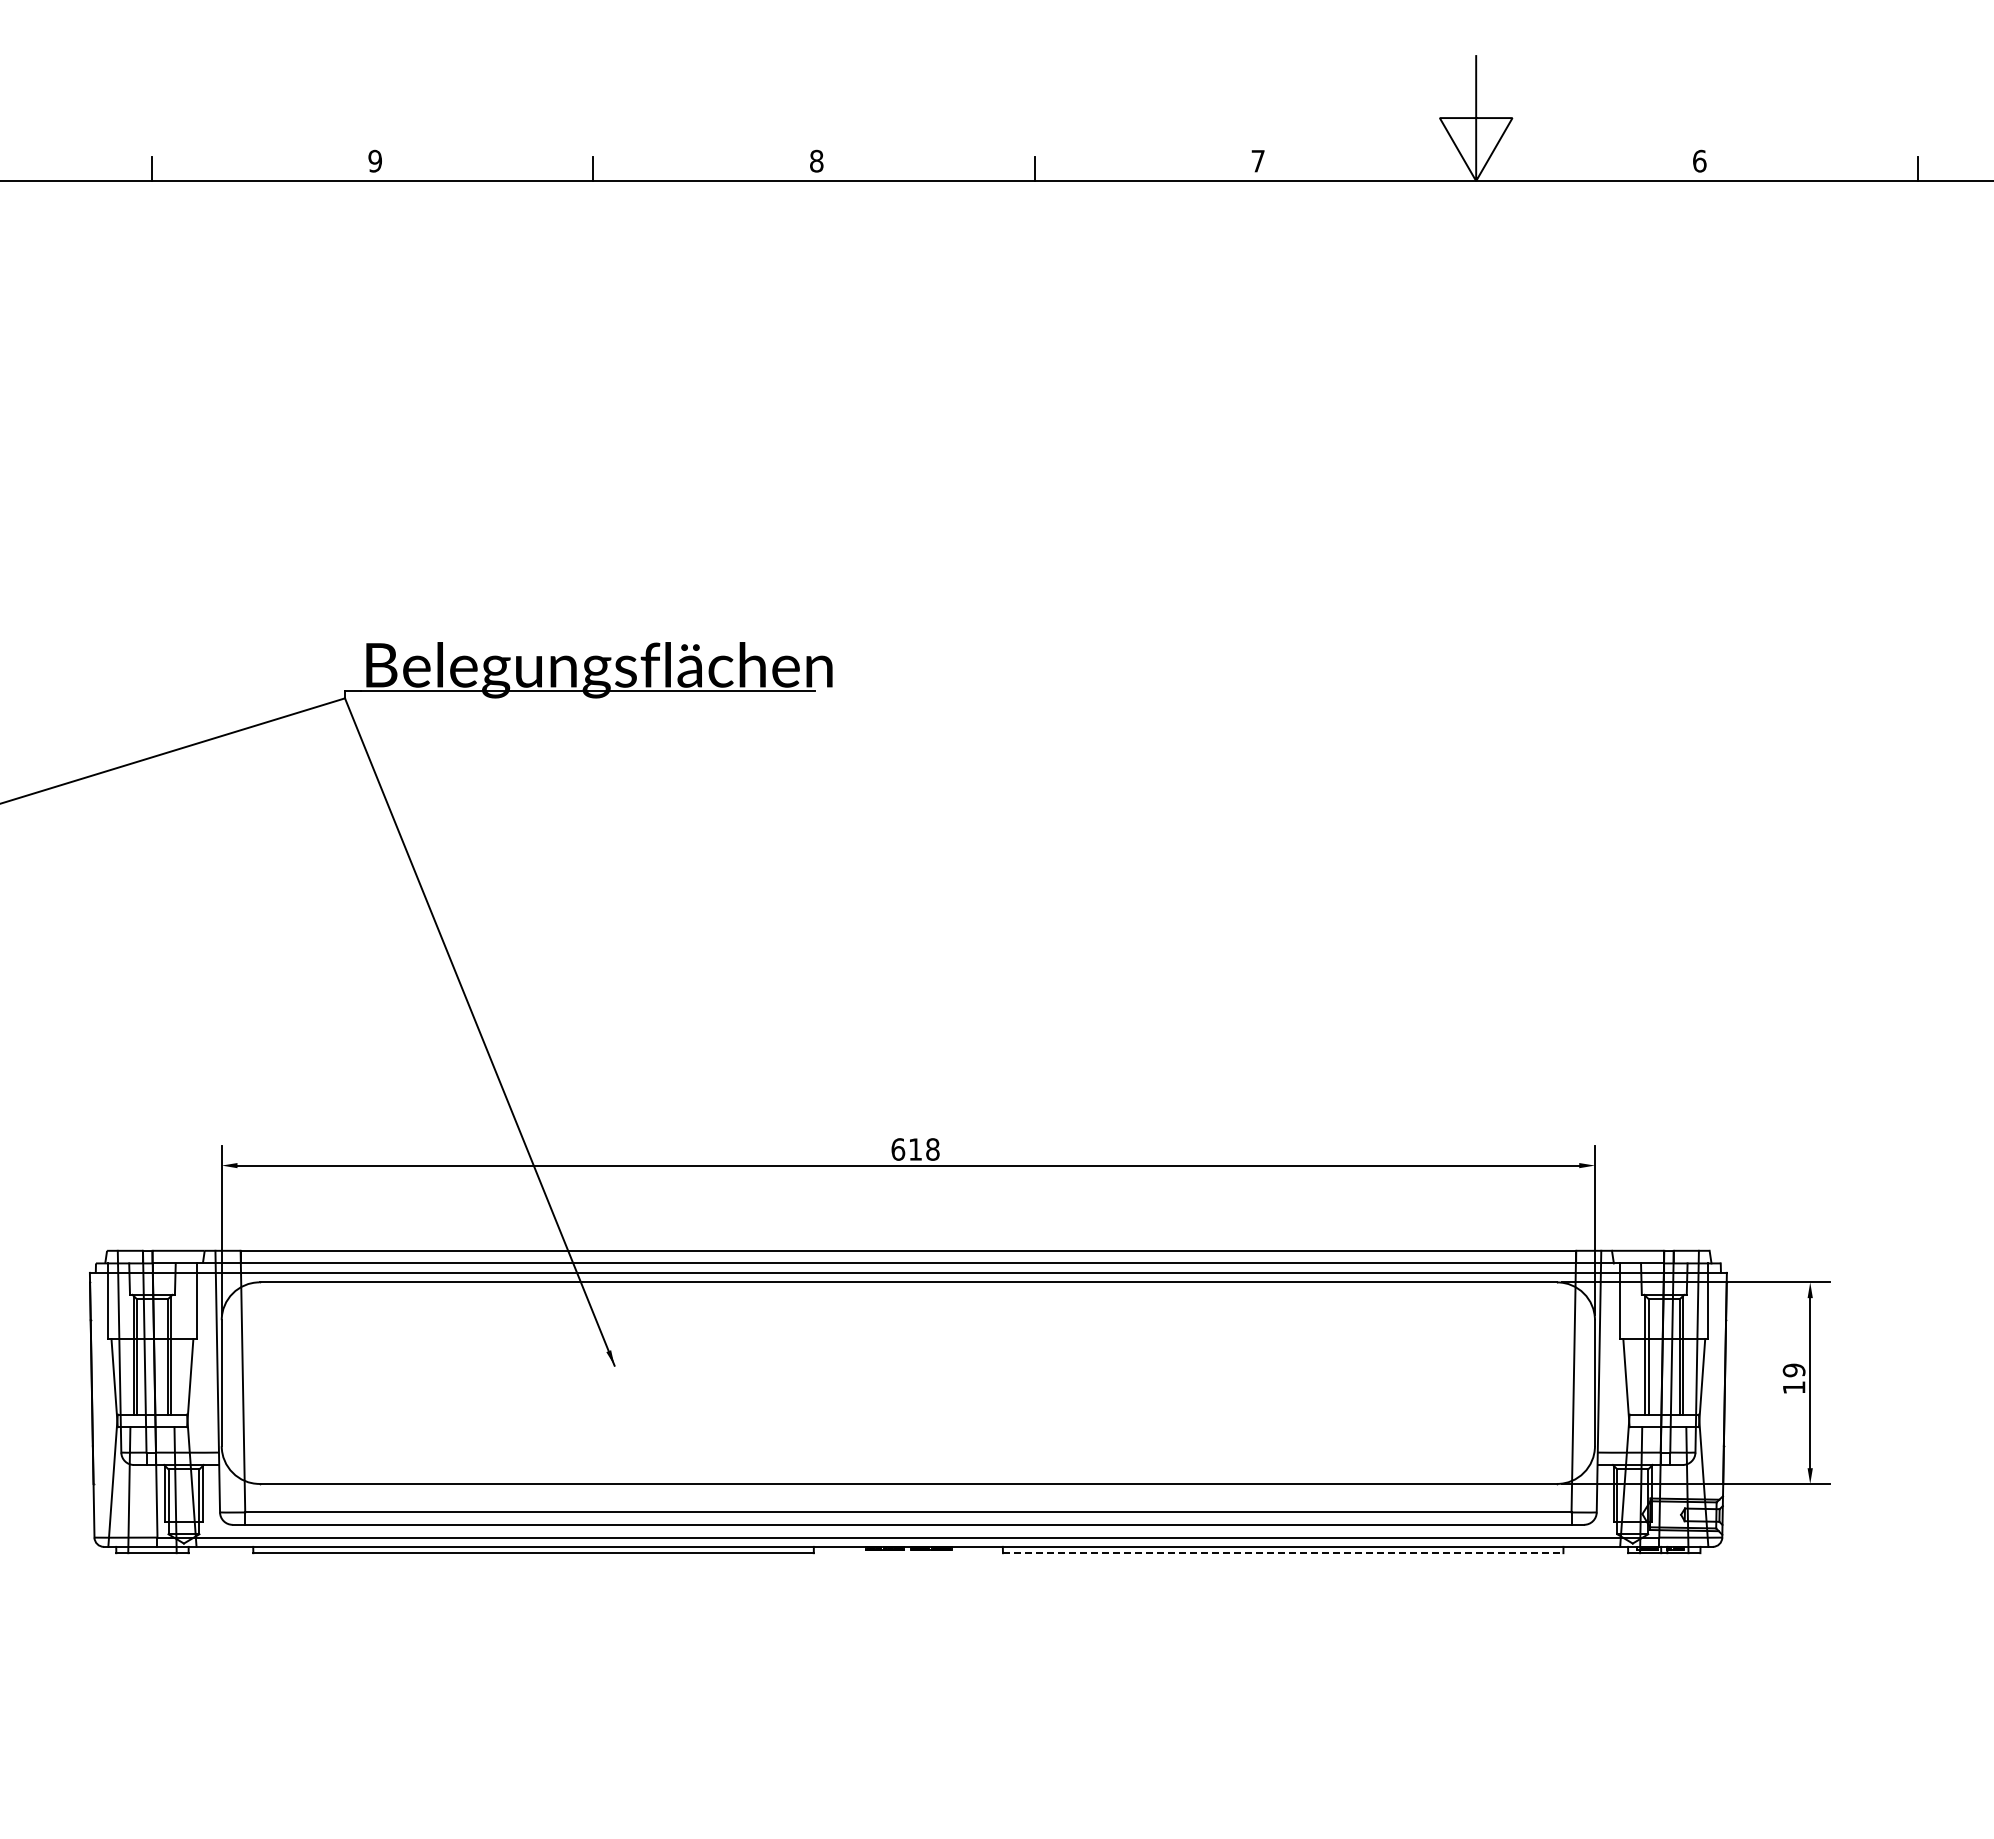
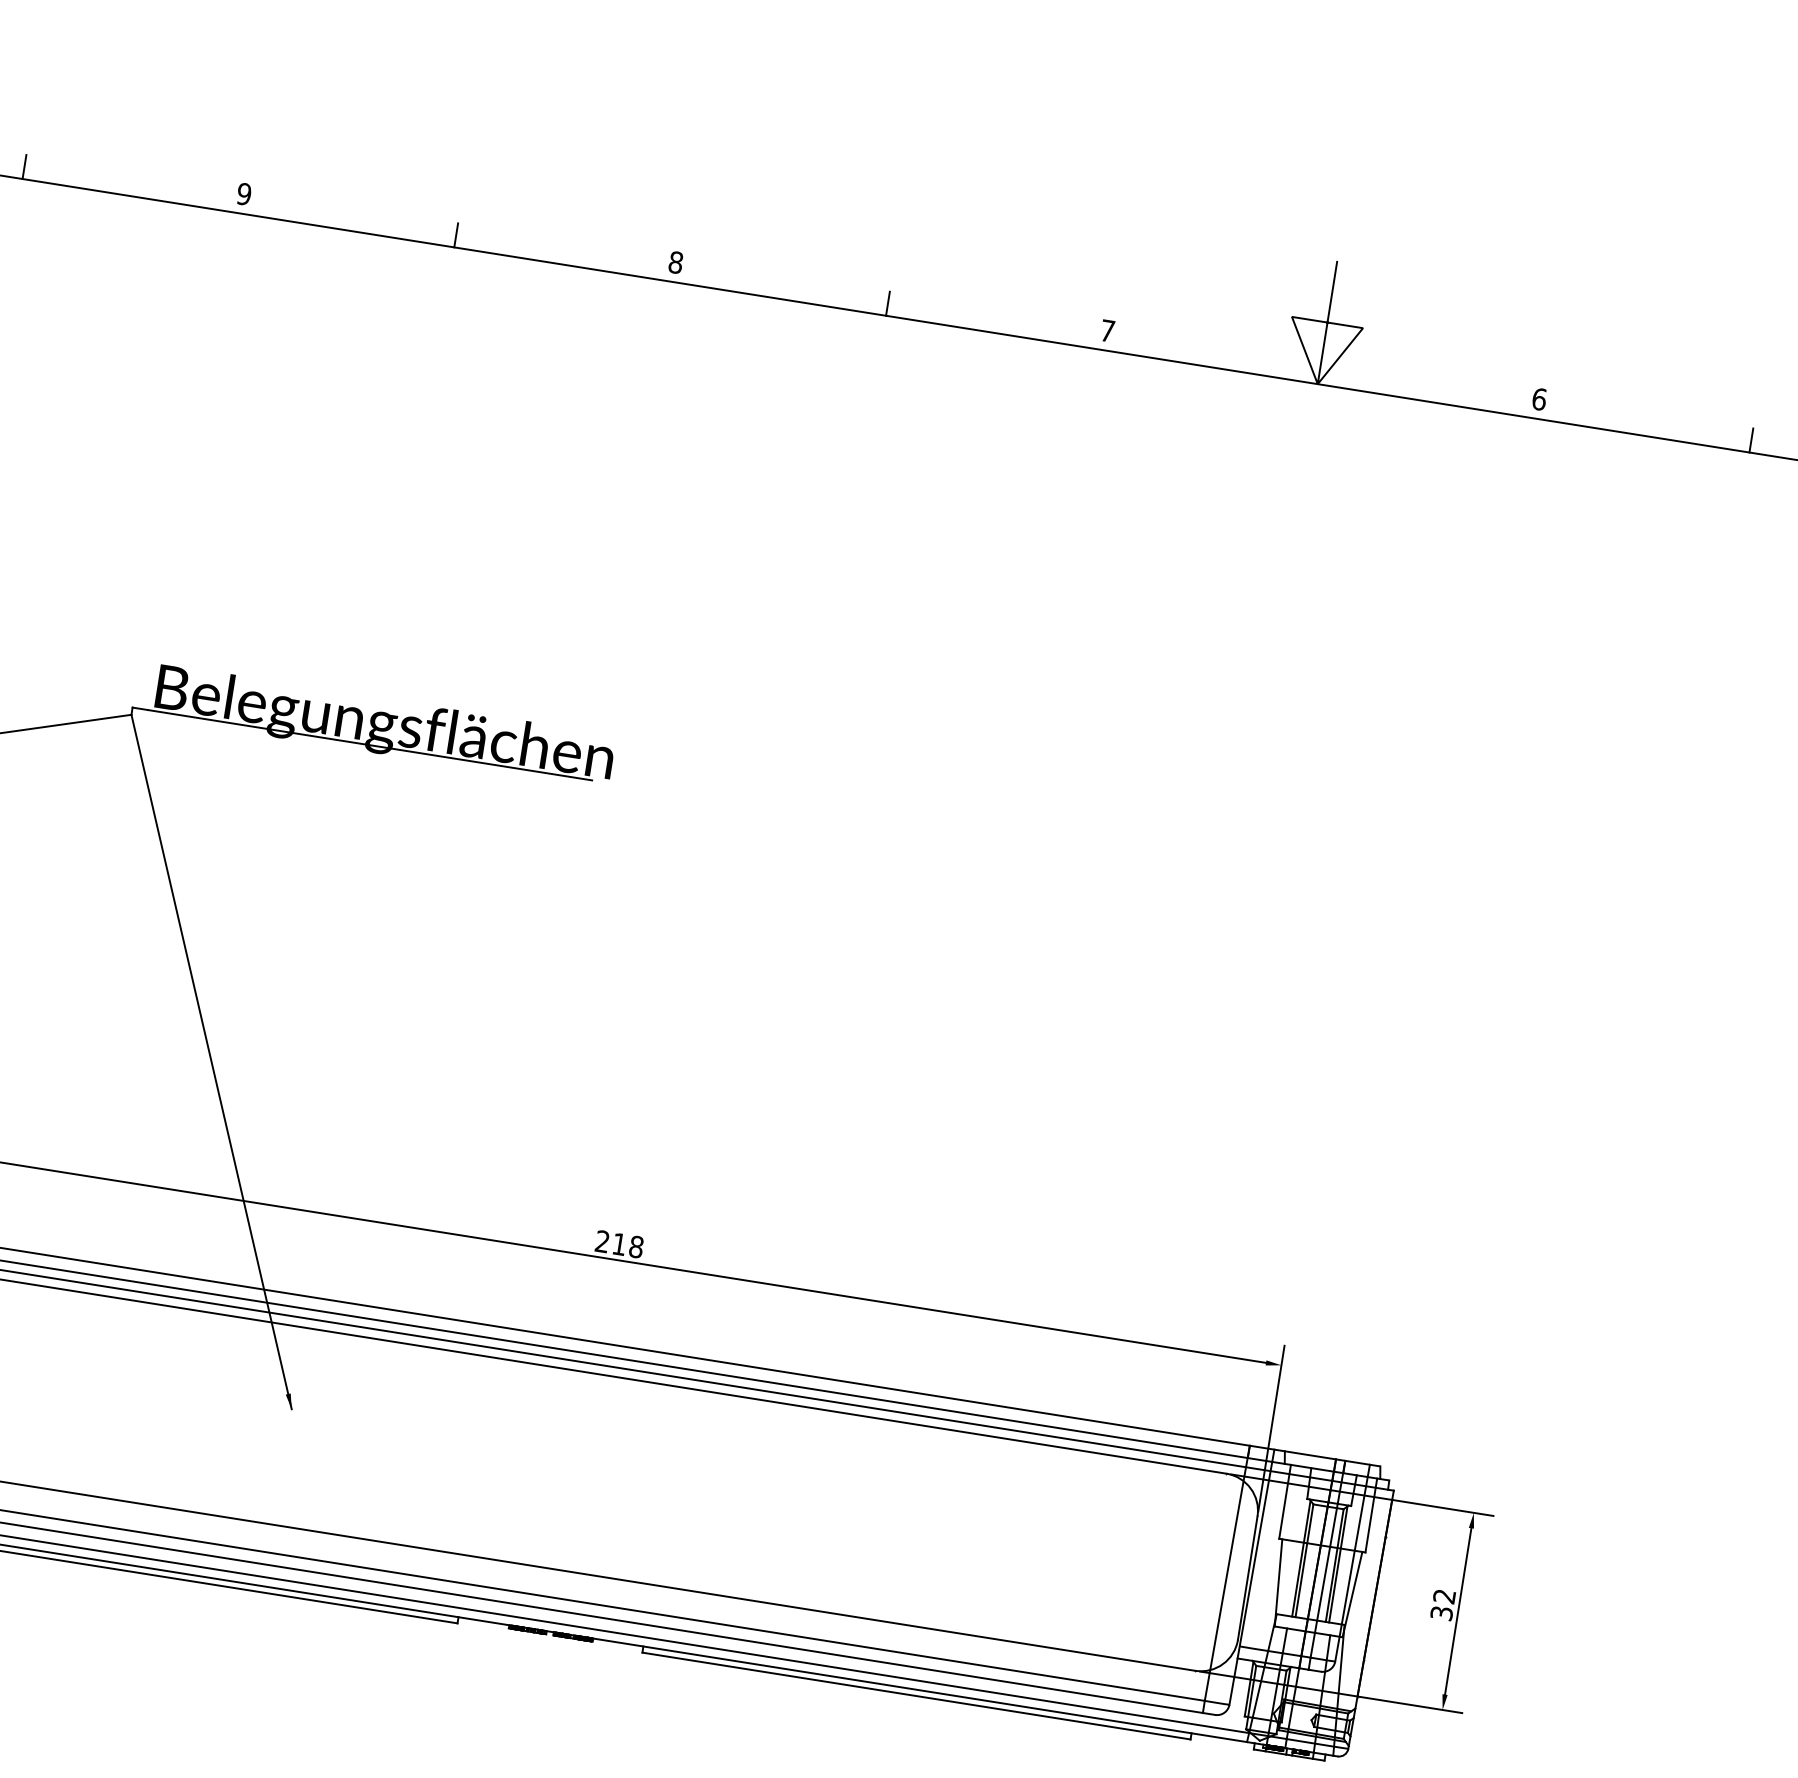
text: (898, 1149) -> (602, 1241), 618 -> 218
text: (1793, 1378) -> (1442, 1604), 19 -> 32
line: (1283, 1553) -> (916, 1696), dashed -> solid

